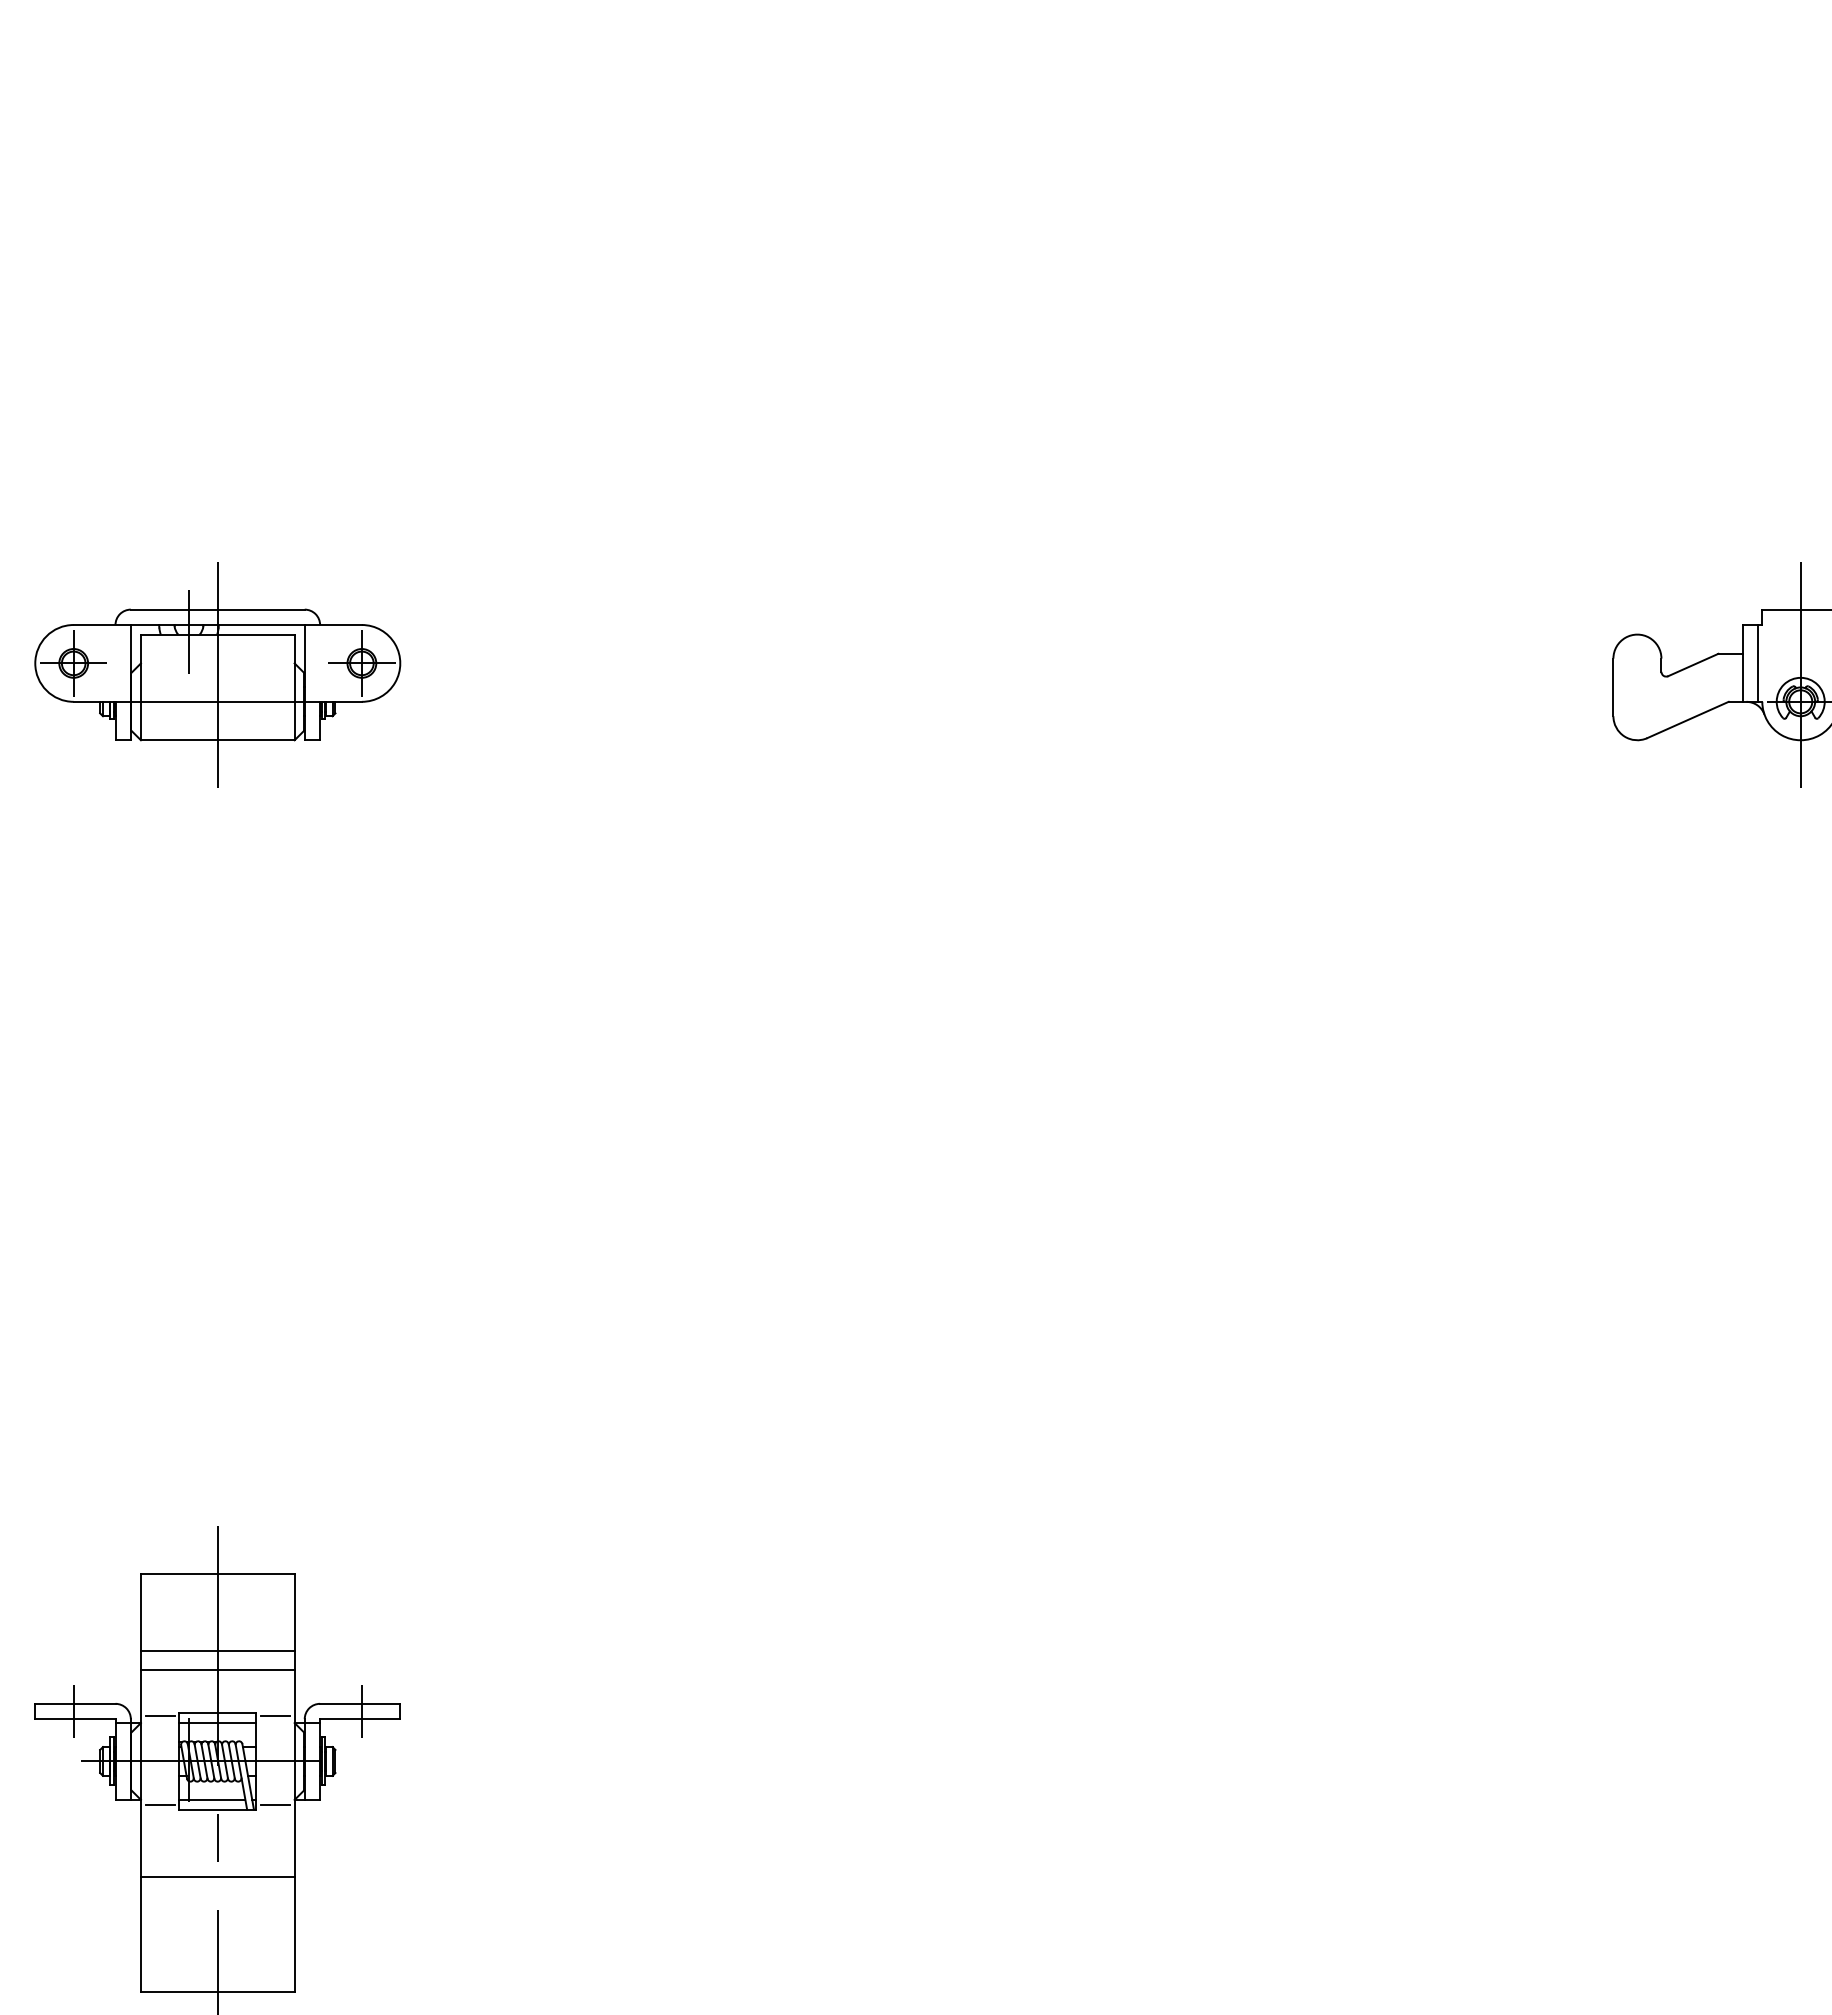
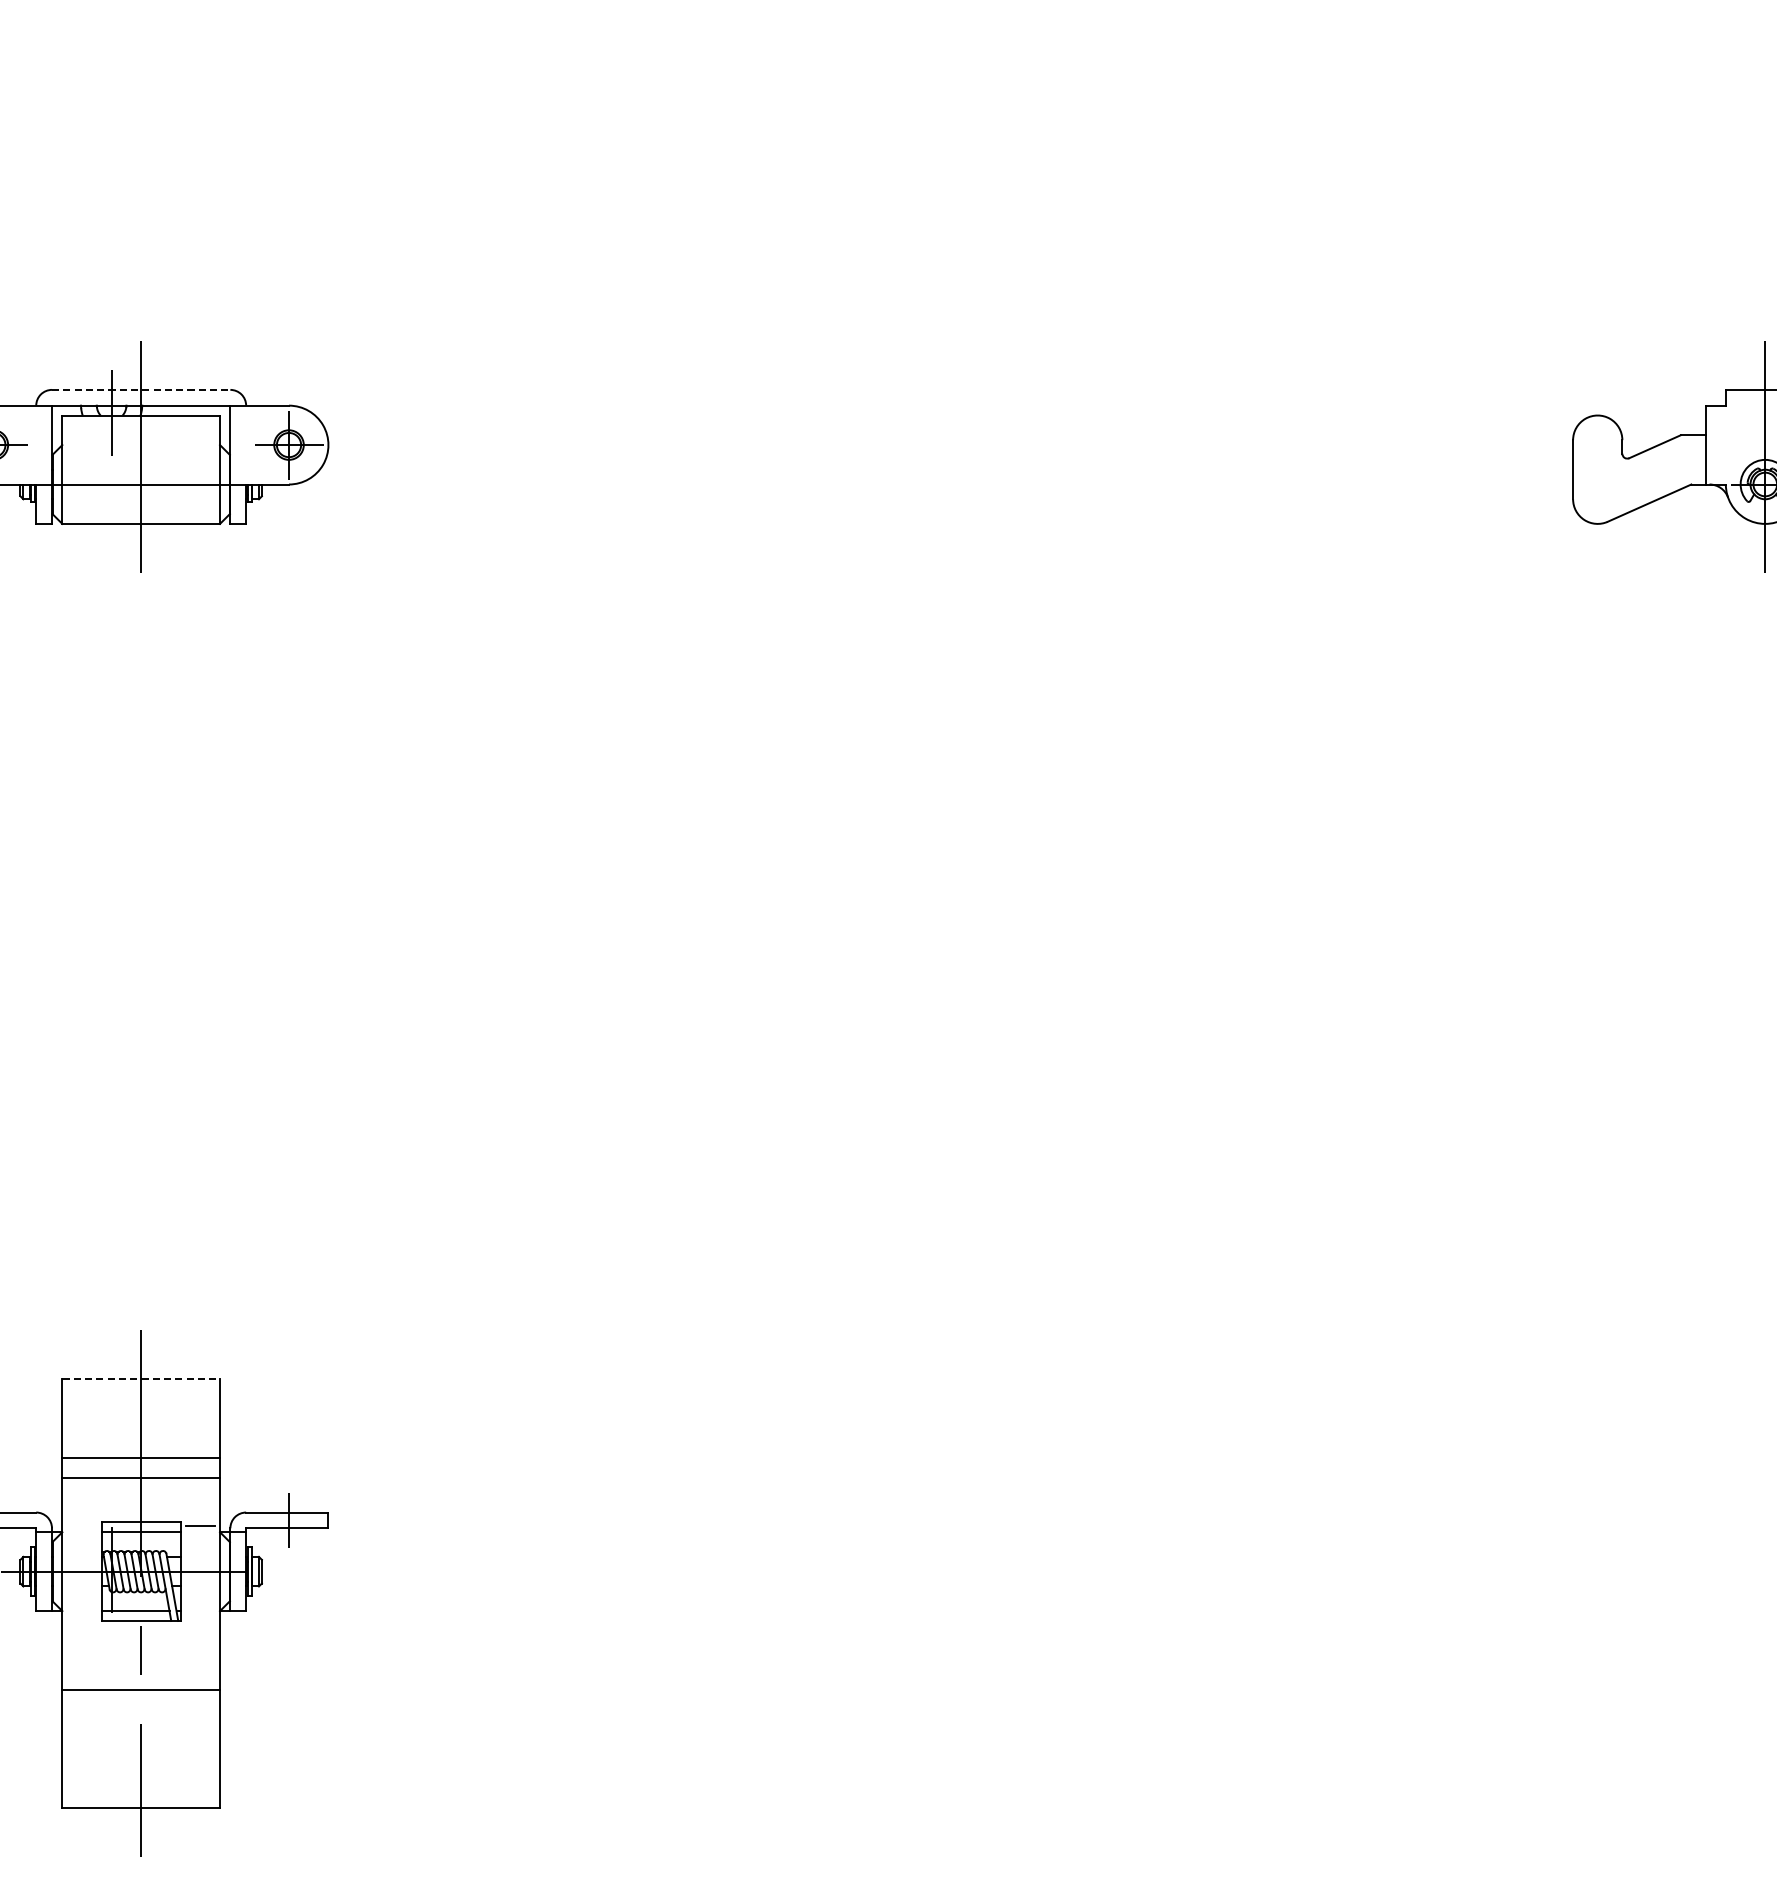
line: (217, 609) -> (140, 389), solid -> dashed
line: (1758, 663) -> (1721, 445), removed
line: (217, 1574) -> (140, 1379), solid -> dashed
line: (159, 1716) -> (81, 1525), removed
line: (159, 1805) -> (81, 1616), removed
line: (275, 1805) -> (200, 1616), removed

